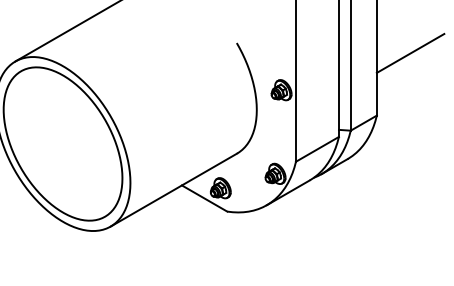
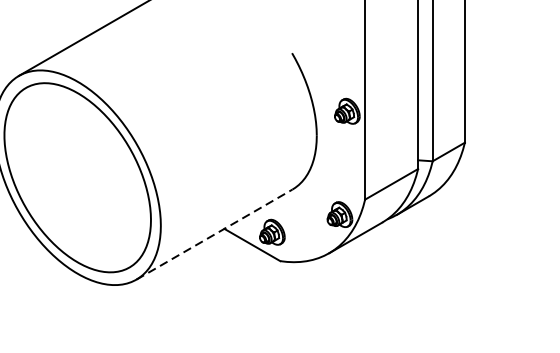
line: (410, 52) -> (506, 64), removed
line: (173, 190) -> (213, 235), solid -> dashed

